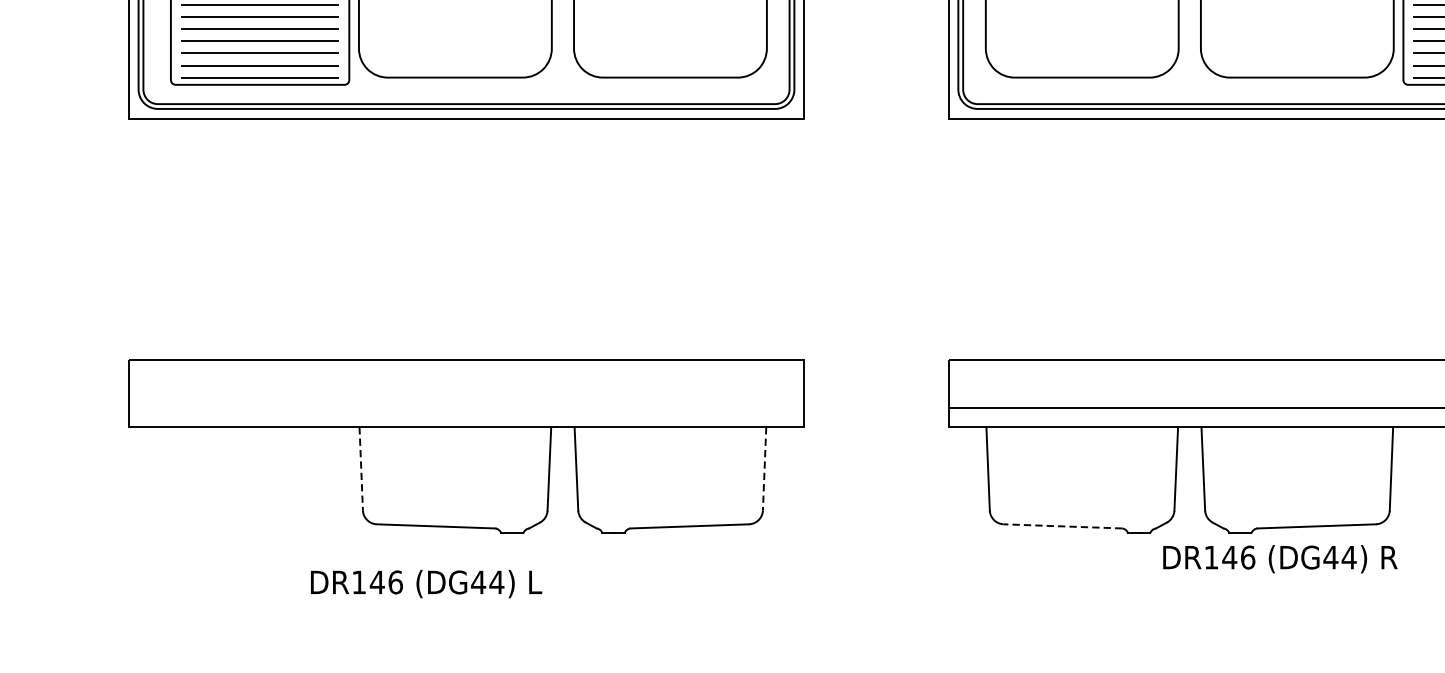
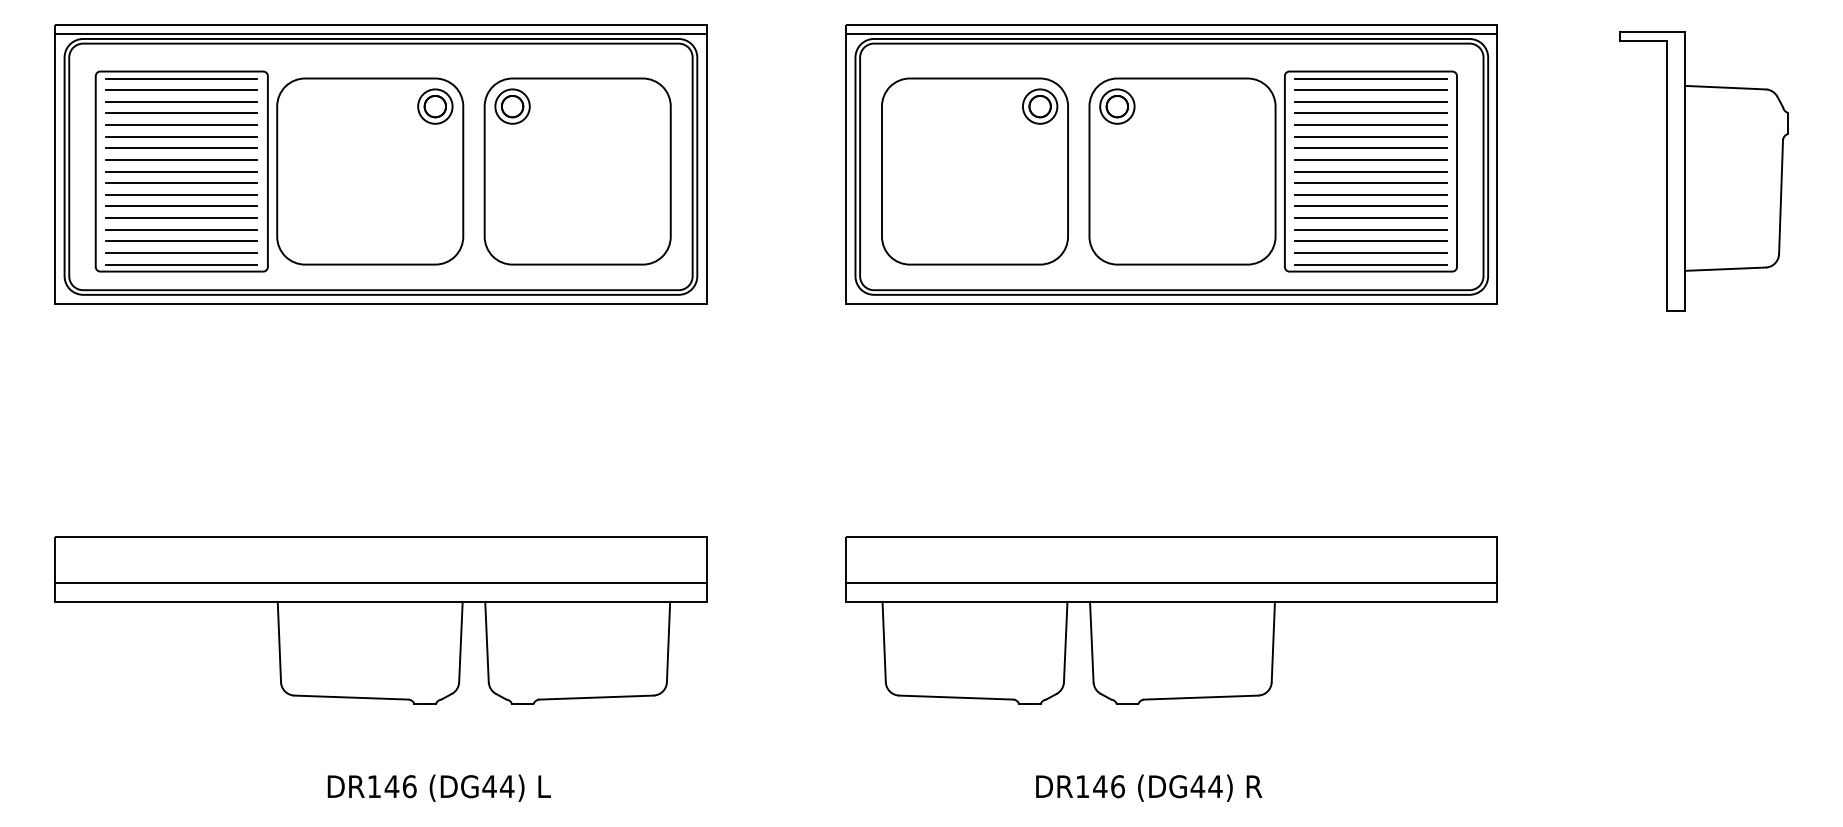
line: (466, 408) -> (380, 583), added
line: (361, 469) -> (279, 642), dashed -> solid
line: (764, 469) -> (668, 642), dashed -> solid
line: (1062, 526) -> (955, 697), dashed -> solid
text: (1280, 558) -> (1149, 787), moved
text: (425, 583) -> (438, 787), moved

